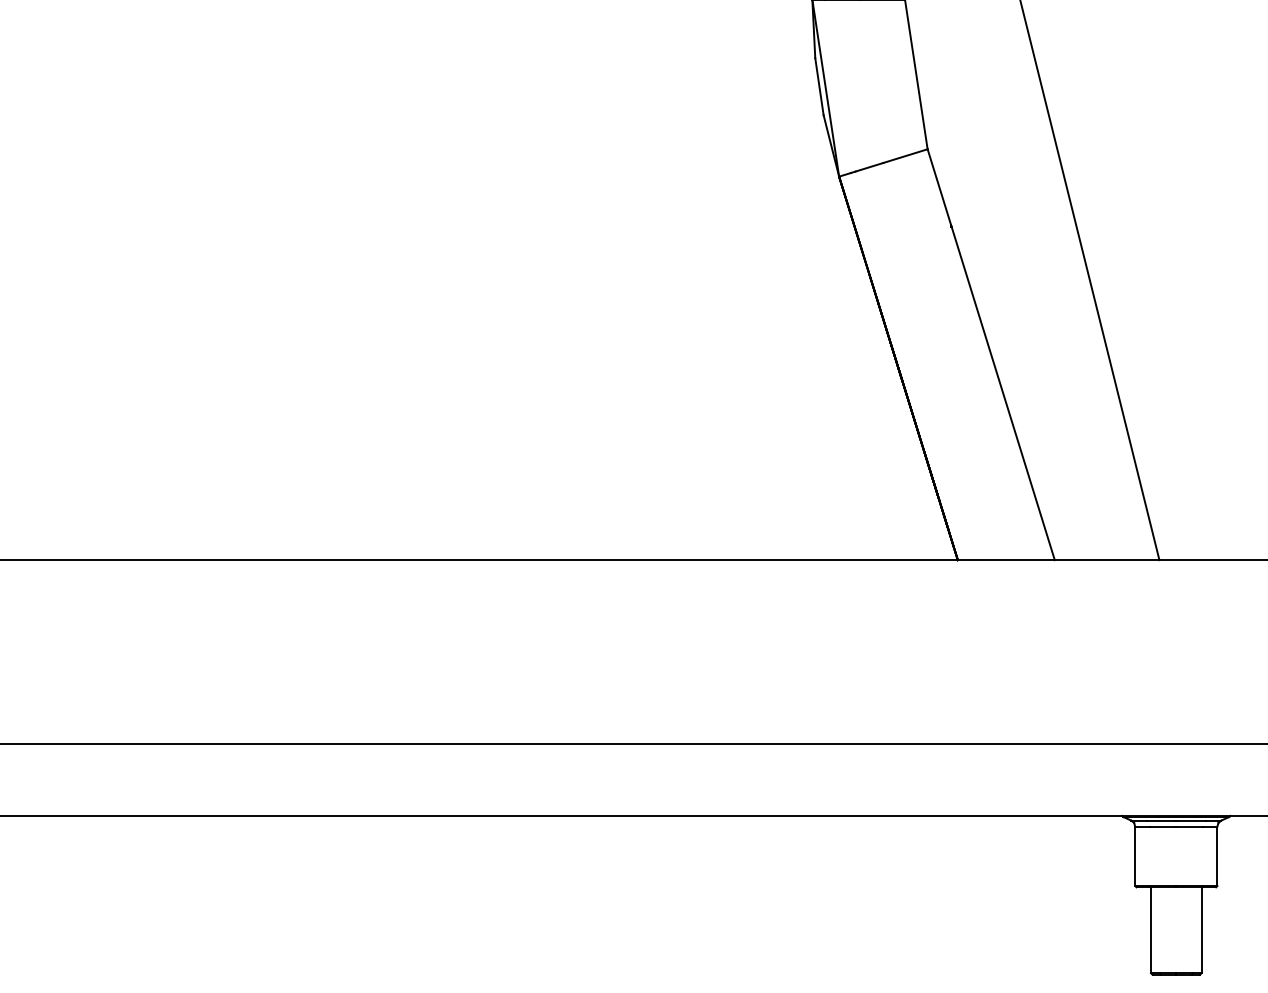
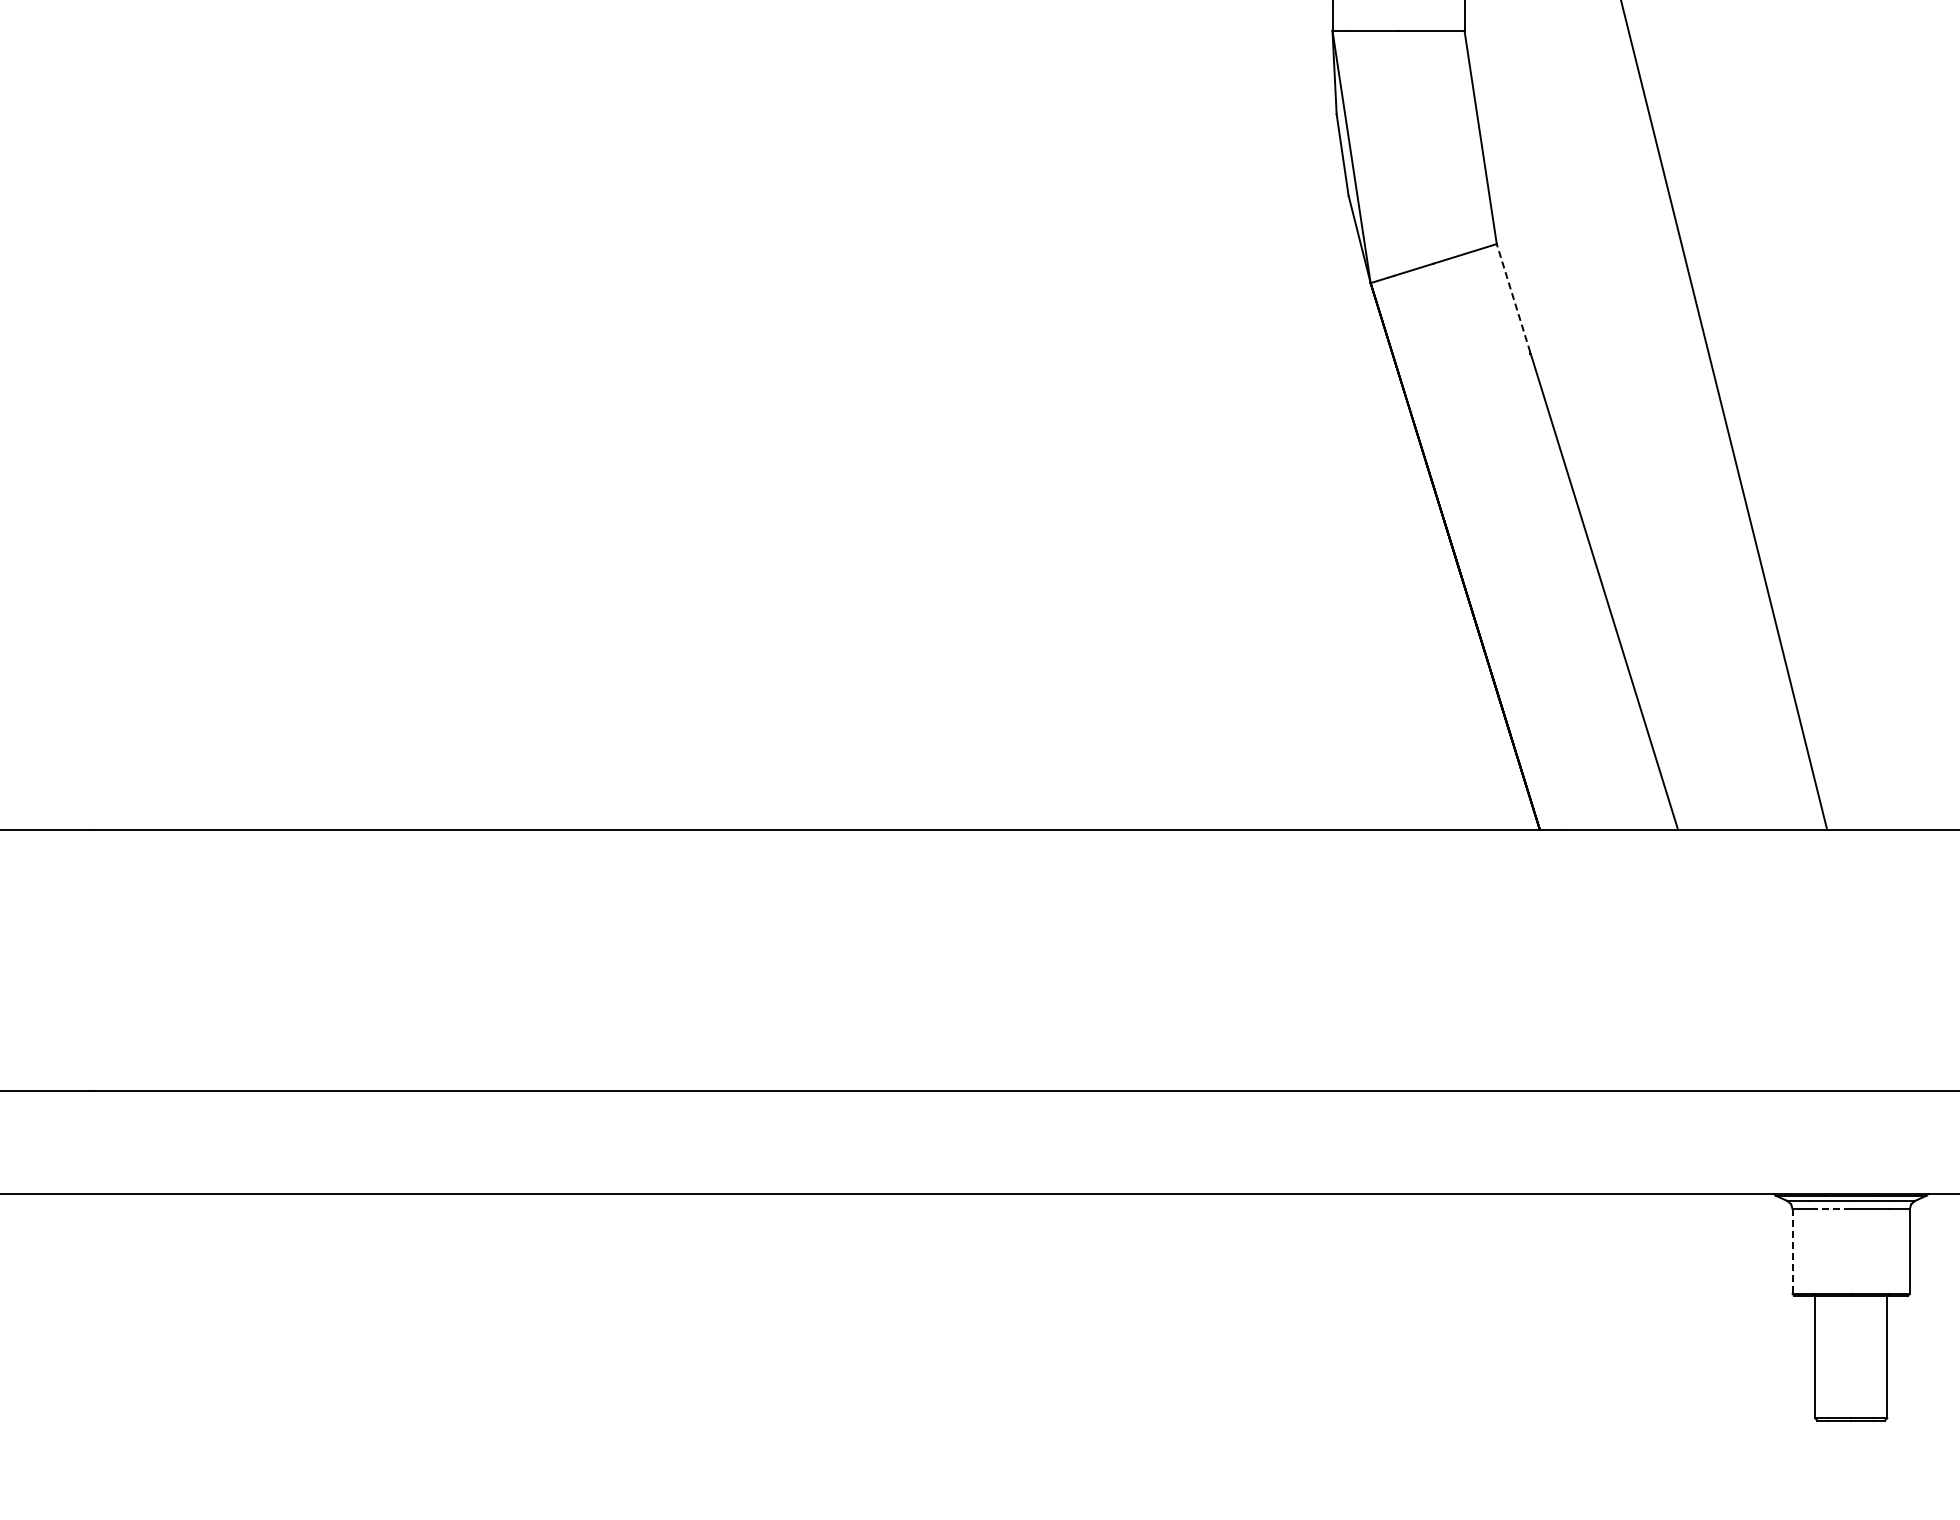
line: (939, 187) -> (1513, 298), solid -> dashed
line: (1162, 826) -> (1831, 1209), solid -> dashed
line: (1135, 856) -> (1792, 1252), solid -> dashed

